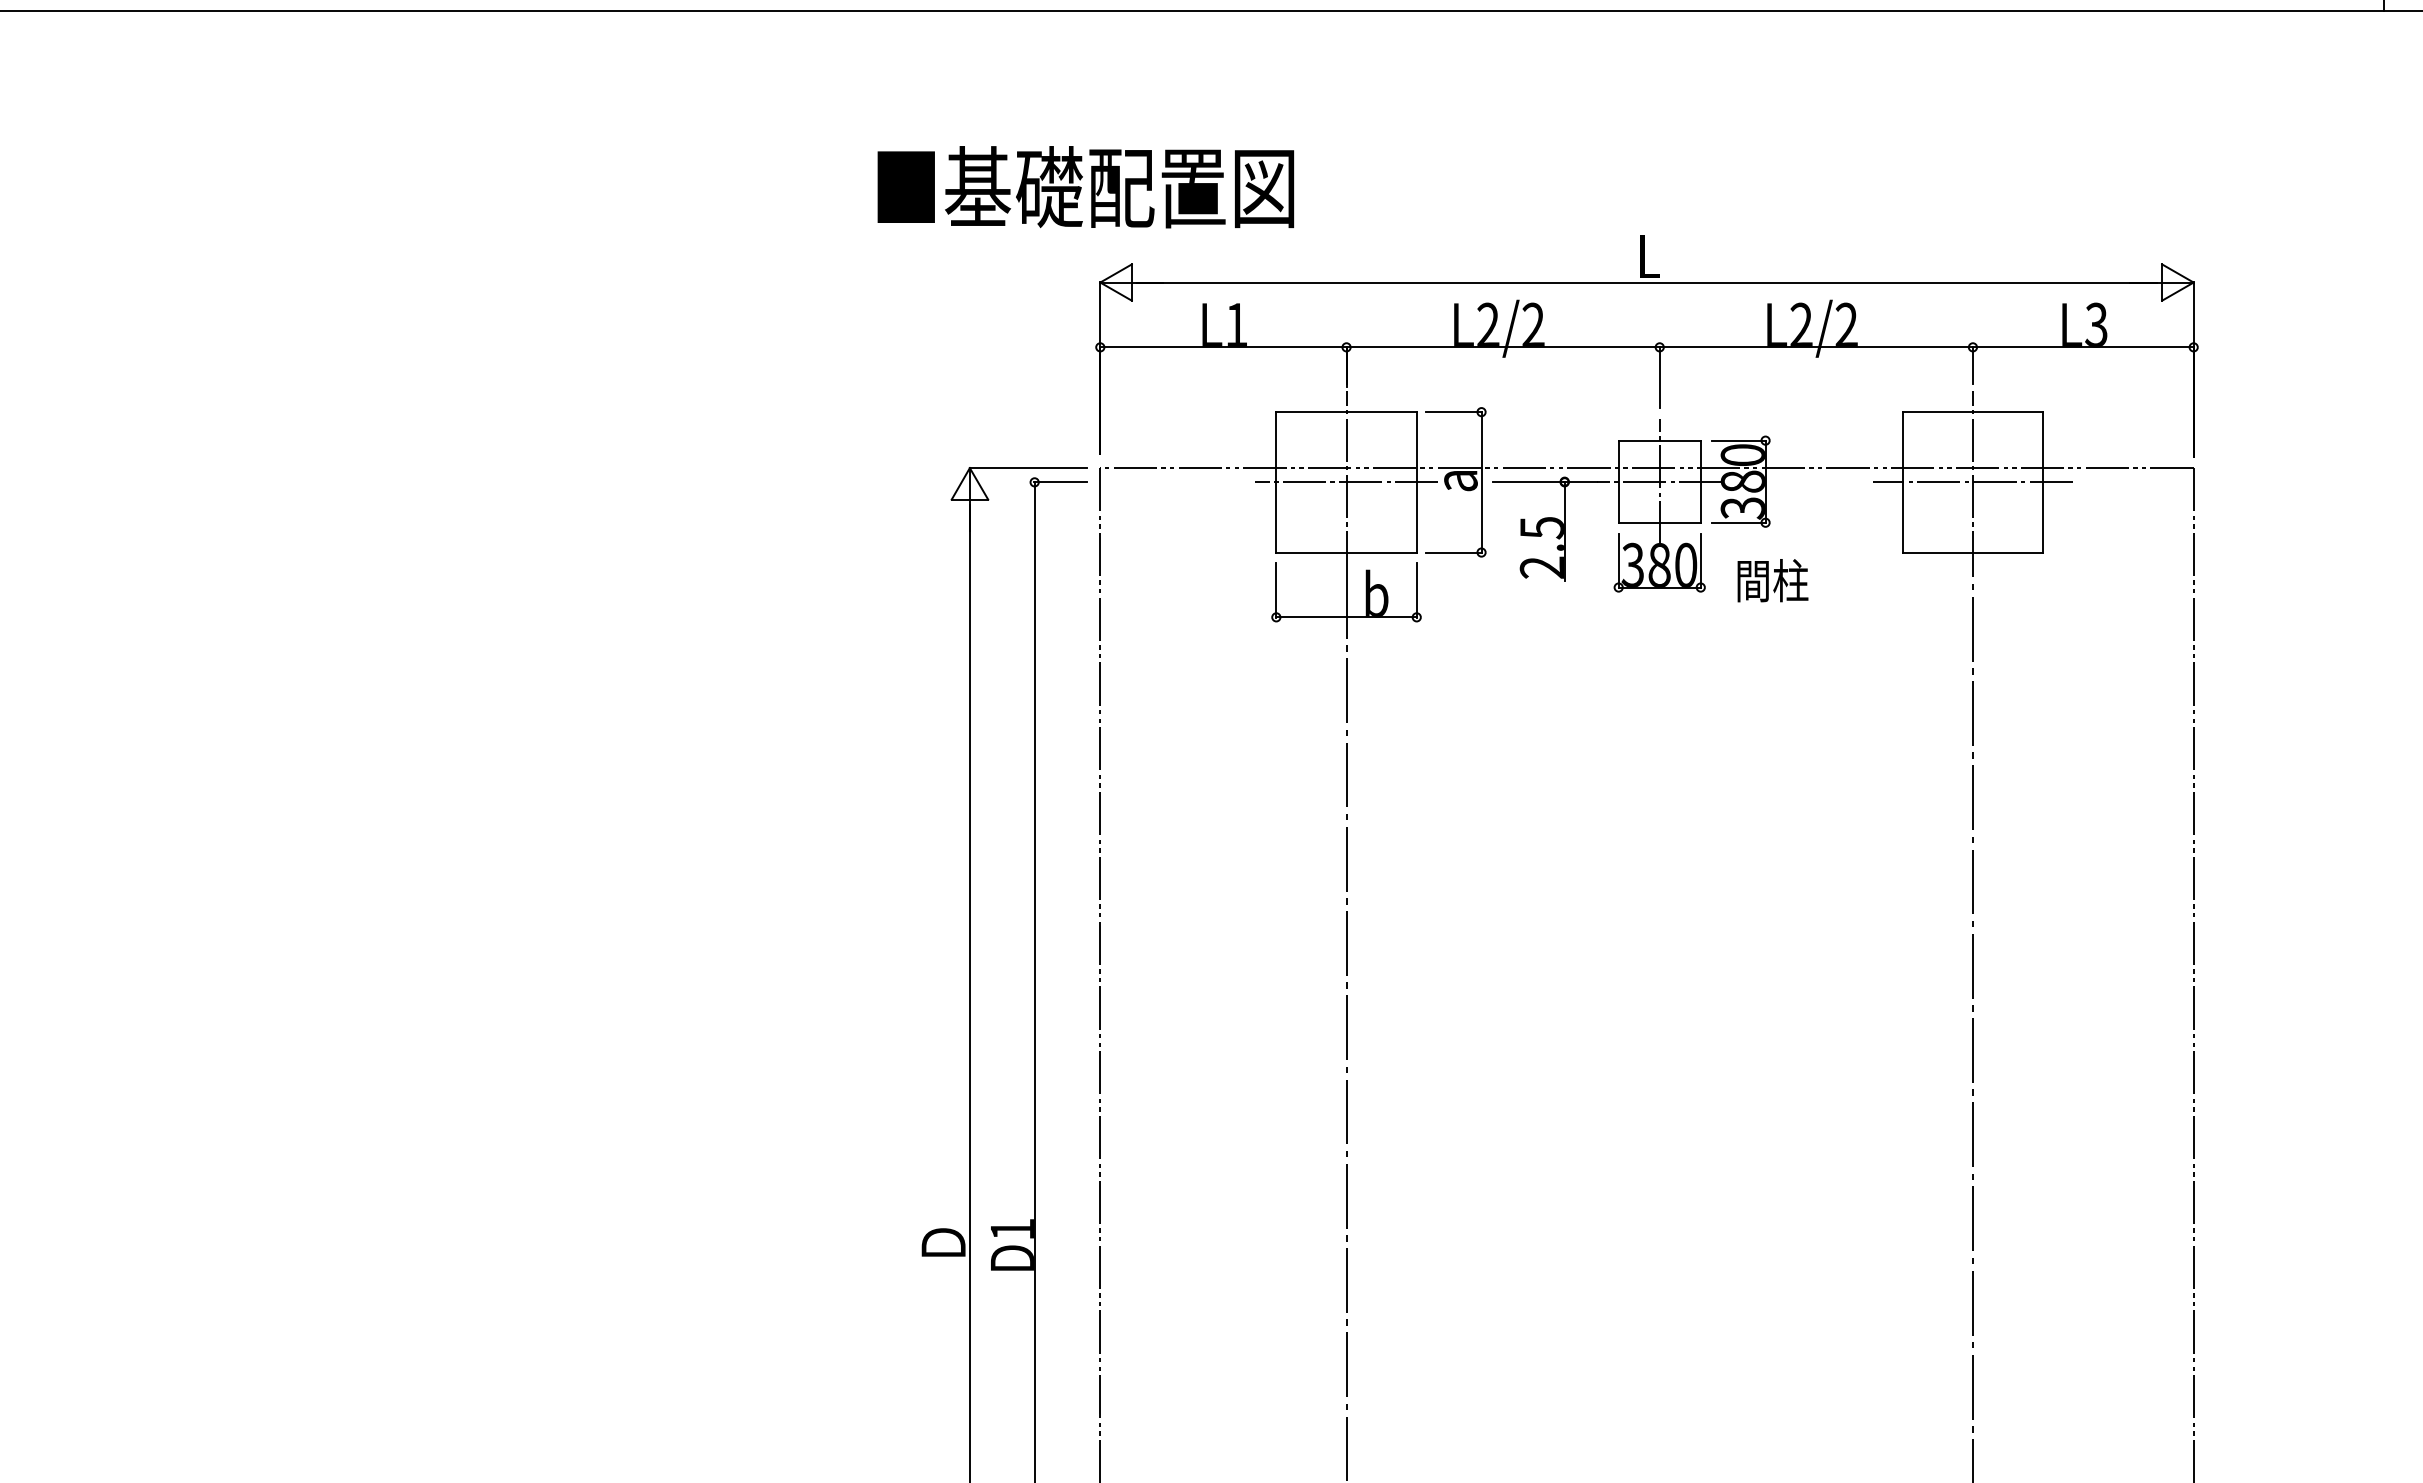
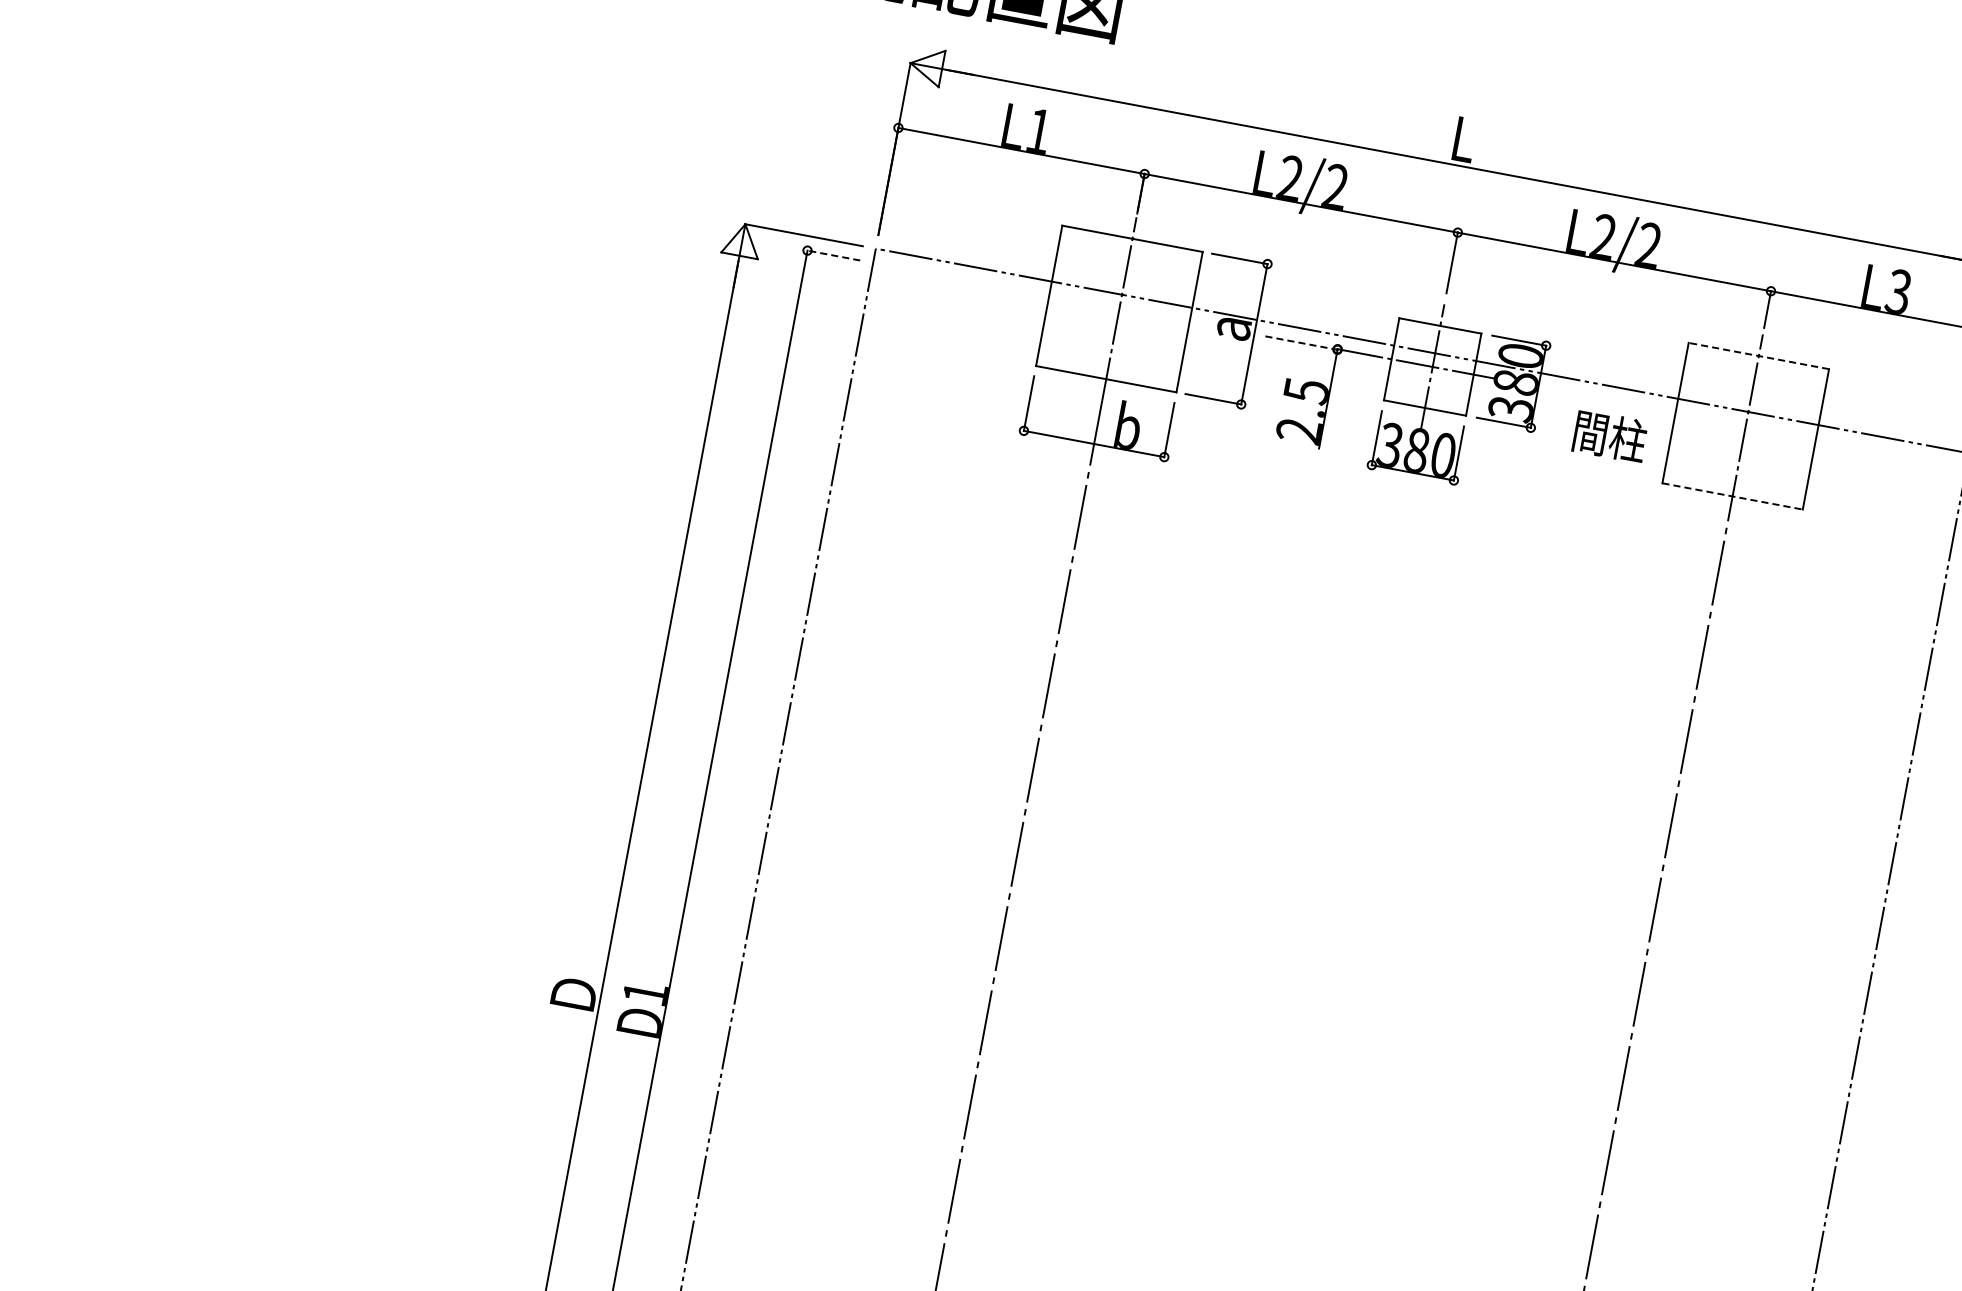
line: (1972, 412) -> (1758, 356), solid -> dashed
line: (1060, 482) -> (833, 255), solid -> dashed
line: (1346, 482) -> (1119, 309), removed
line: (1529, 482) -> (1302, 343), solid -> dashed
line: (1972, 482) -> (1745, 426), removed
line: (1973, 552) -> (1733, 496), solid -> dashed
text: (1772, 580) -> (1609, 436), moved

